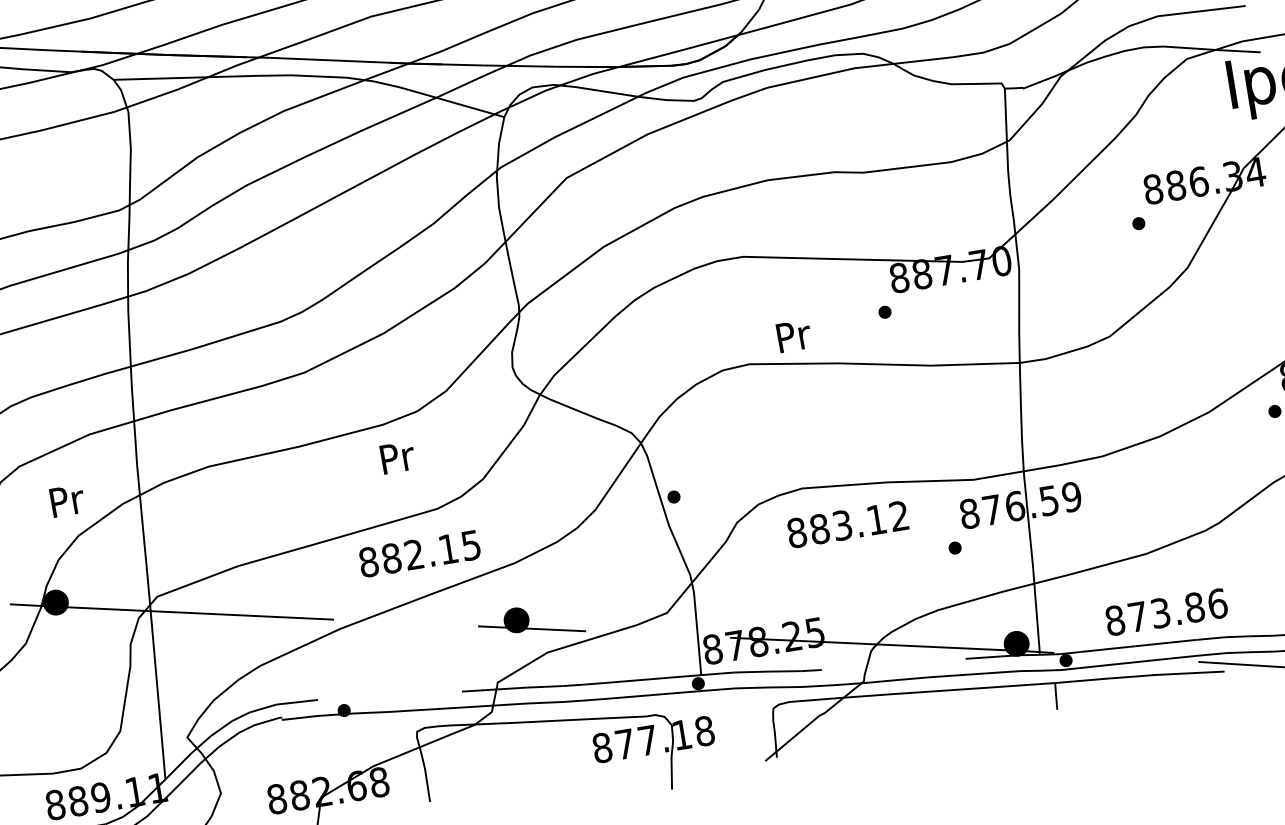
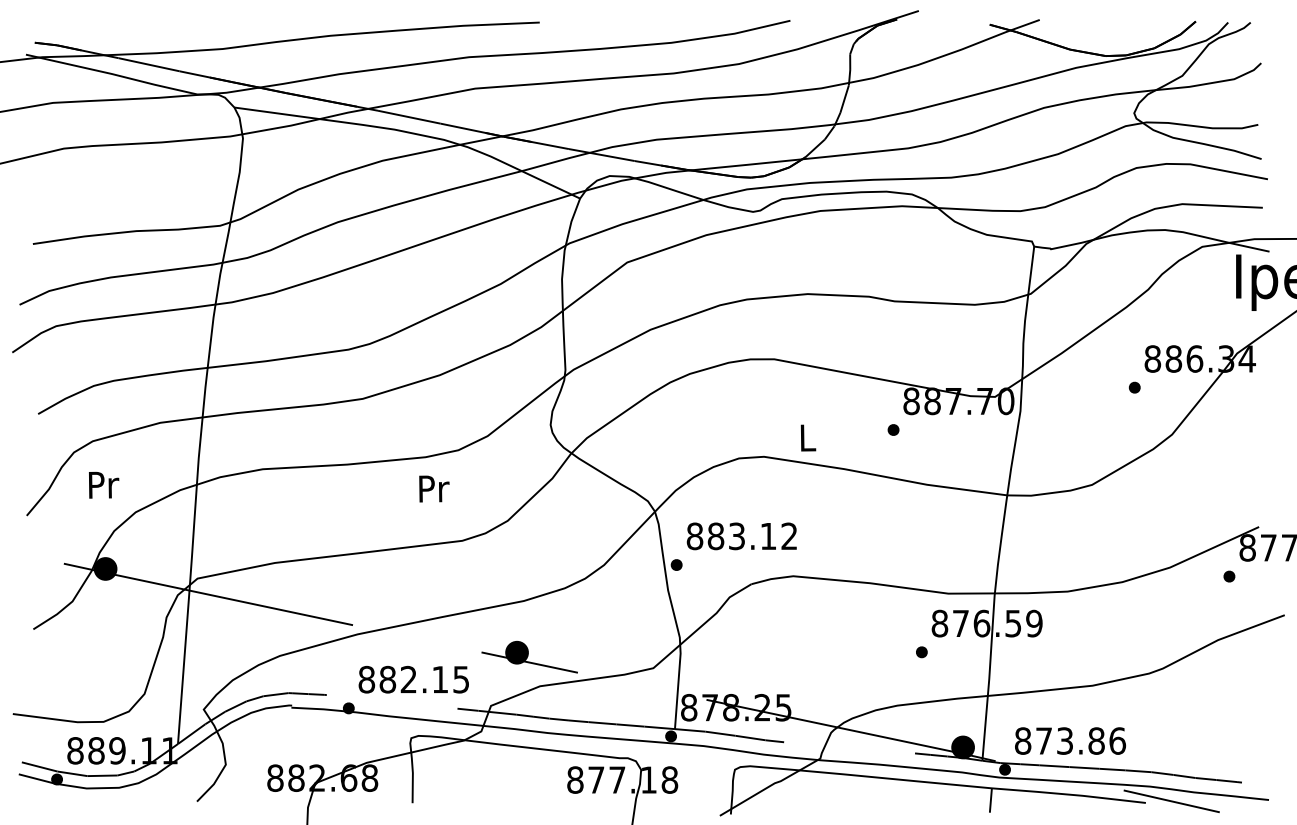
text: (794, 335) -> (808, 437), Pr -> L
text: (67, 500) -> (104, 484), moved
text: (847, 524) -> (741, 536), moved
text: (419, 553) -> (413, 679), moved
text: (1166, 611) -> (1070, 740), moved

